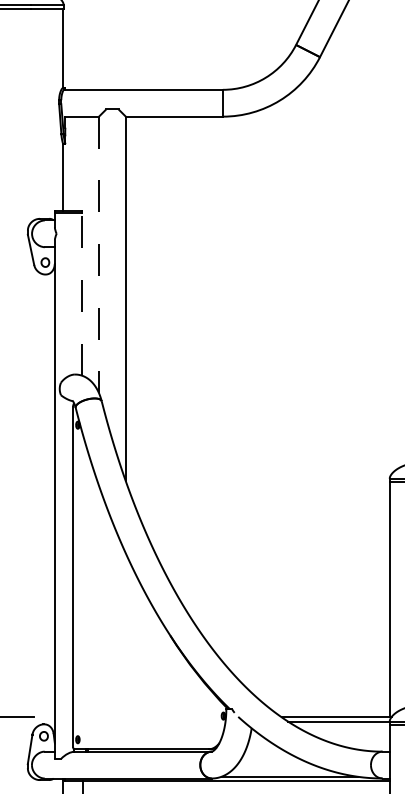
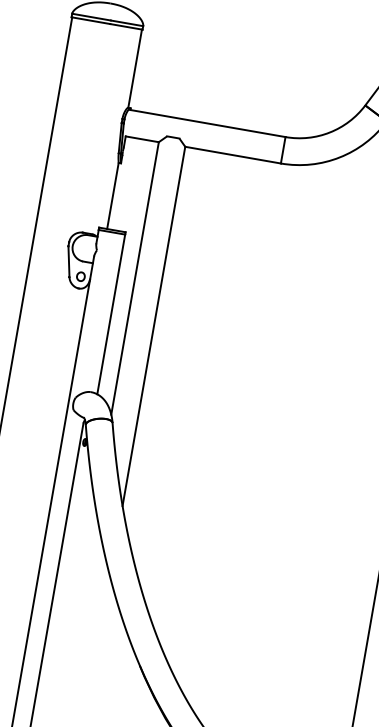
line: (99, 255) -> (135, 279), dashed -> solid
line: (81, 294) -> (111, 314), dashed -> solid

